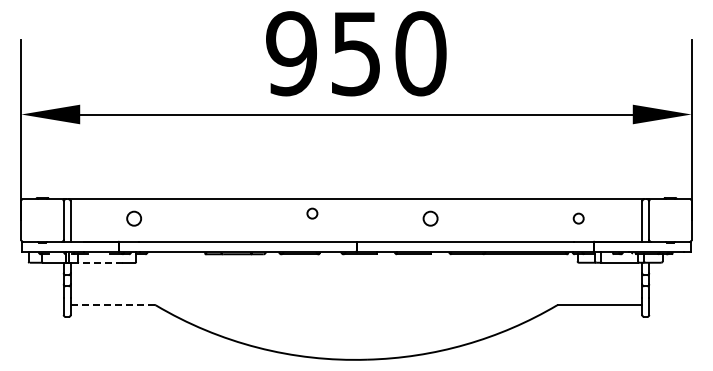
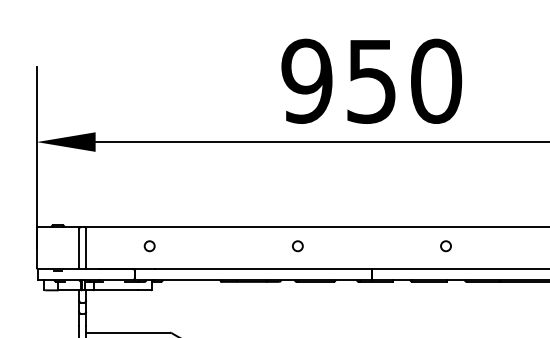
circle: (312, 213) -> (297, 246), moved
circle: (134, 218) -> (149, 246), size x0.71
circle: (430, 218) -> (445, 246), size x0.71
line: (99, 262) -> (114, 290), dashed -> solid
line: (113, 305) -> (128, 333), dashed -> solid

